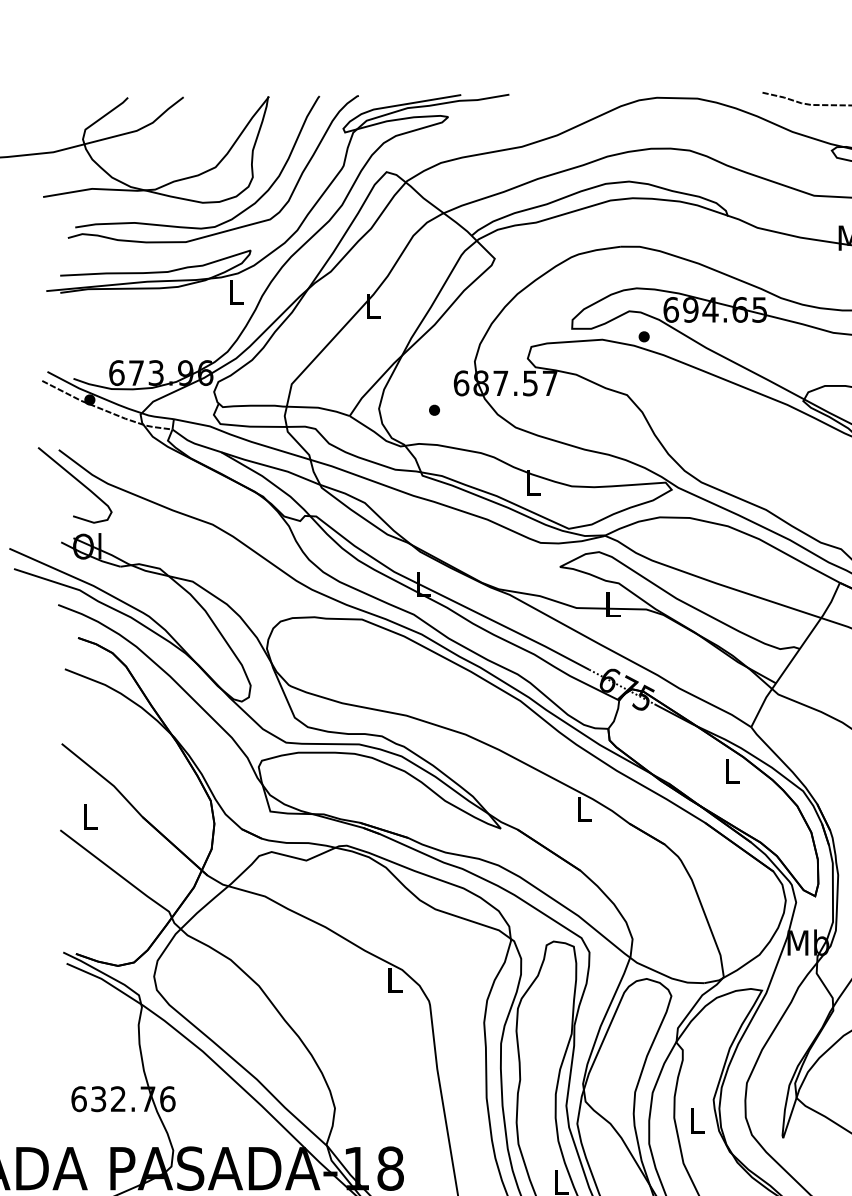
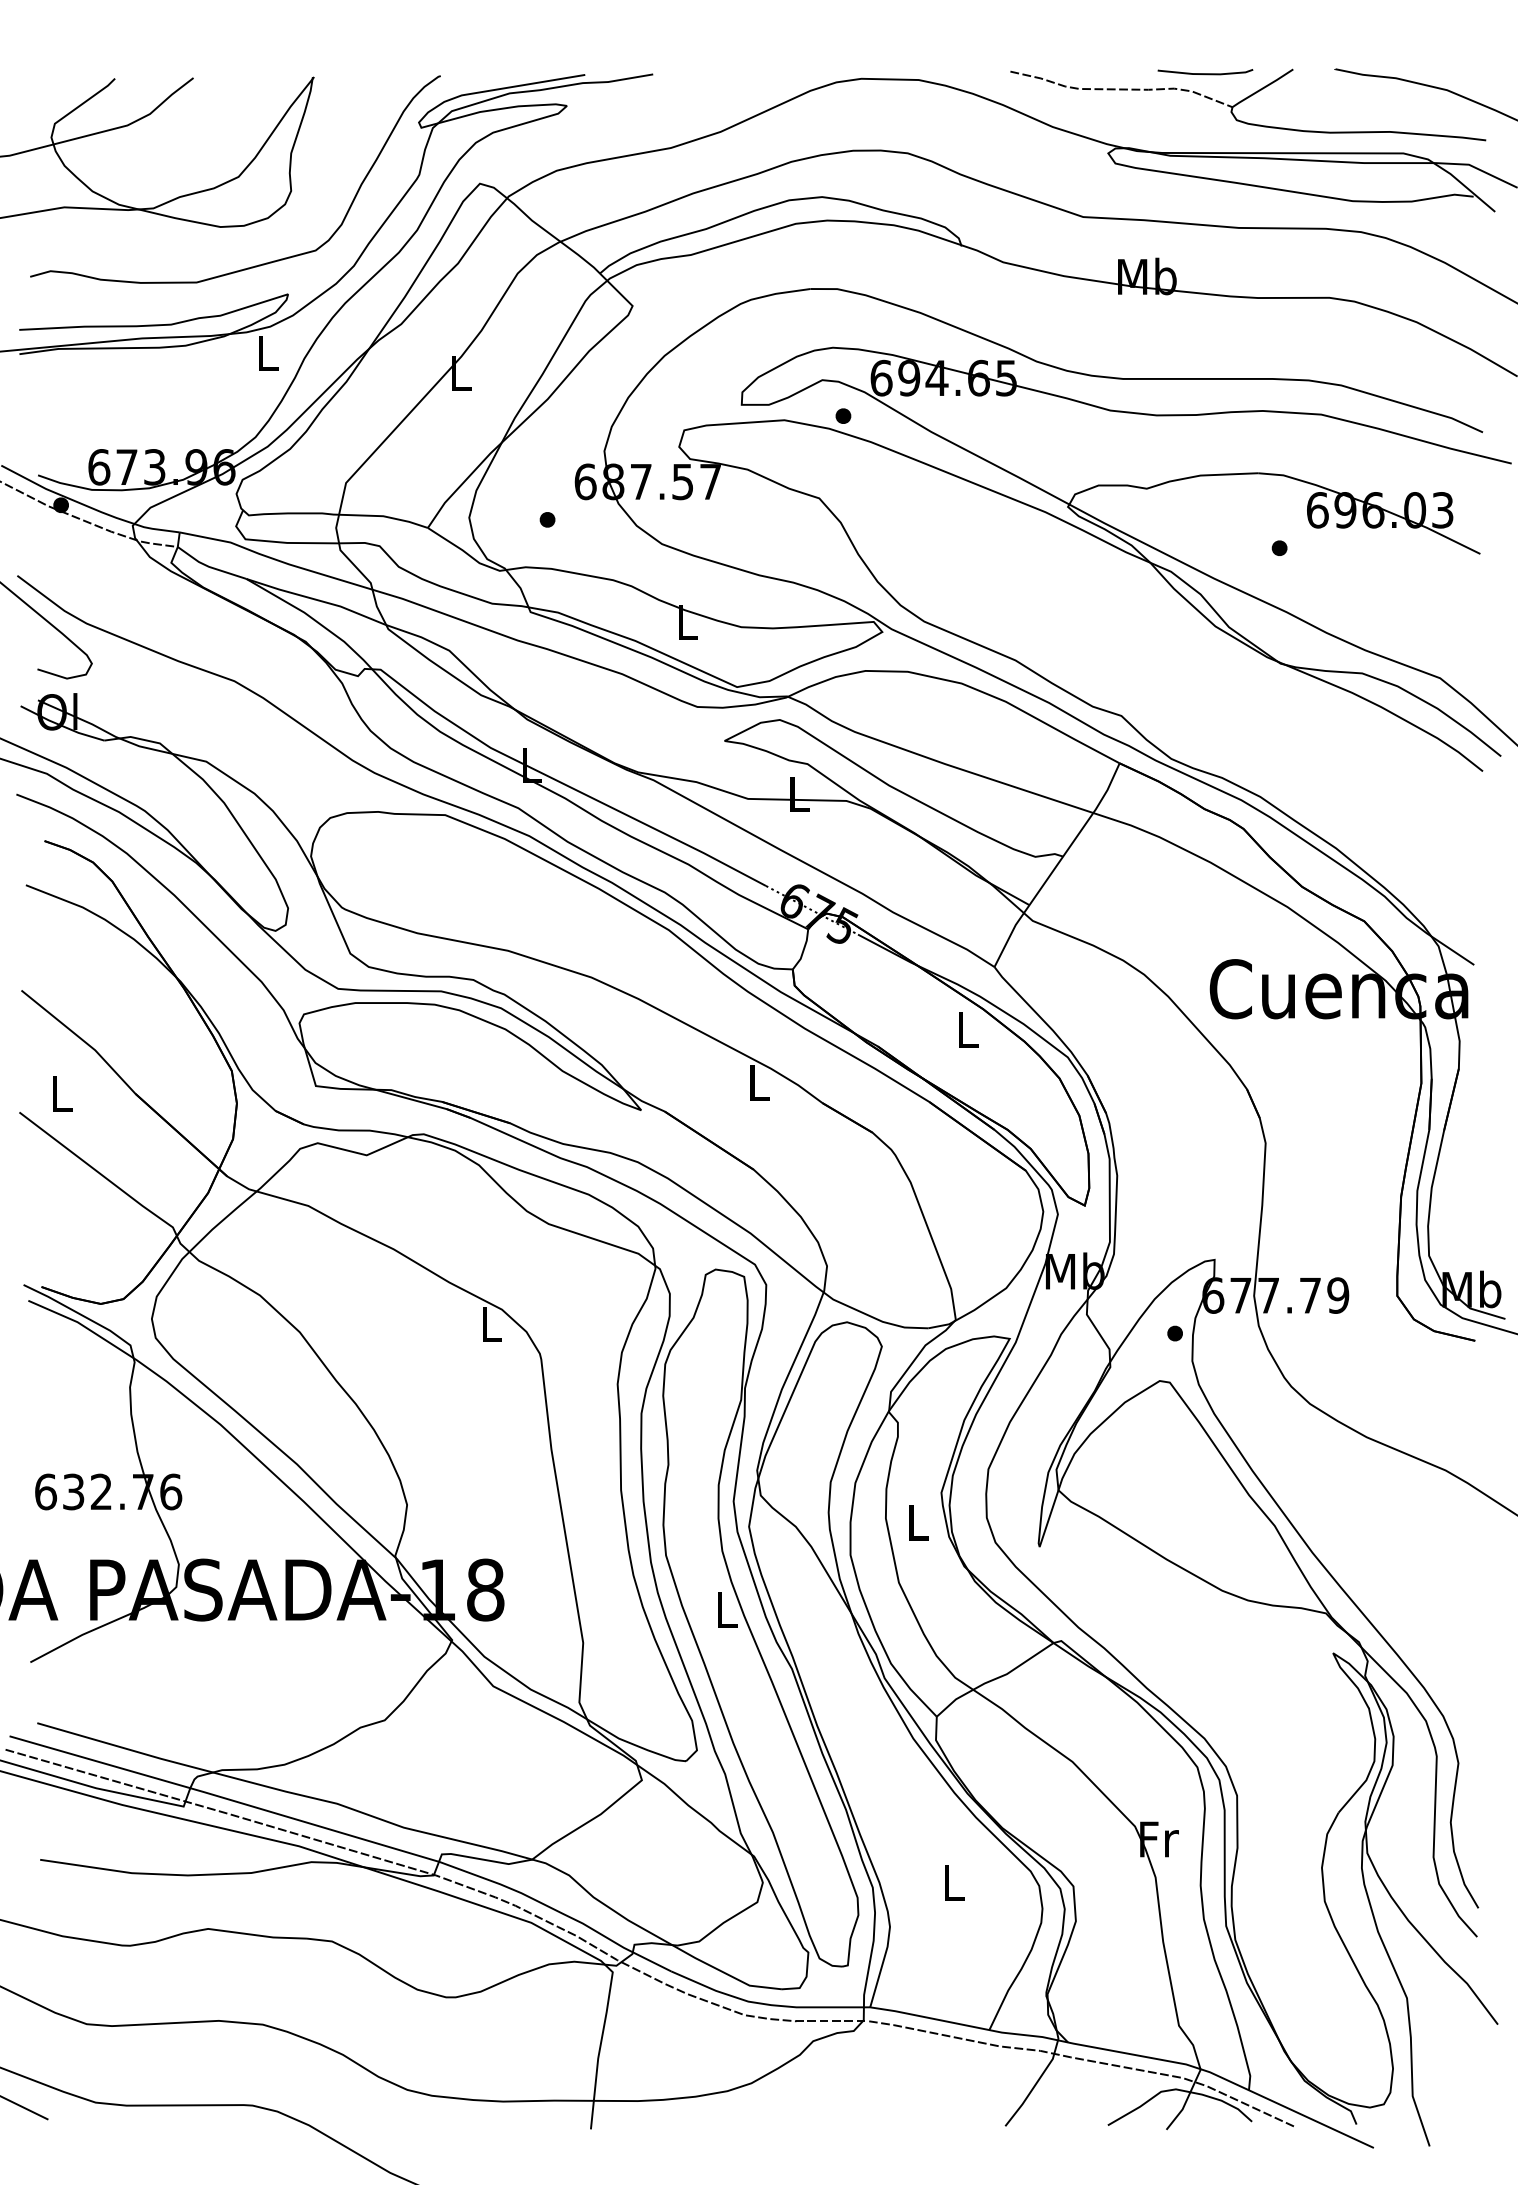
curve: (194, 227) -> (208, 261), removed

